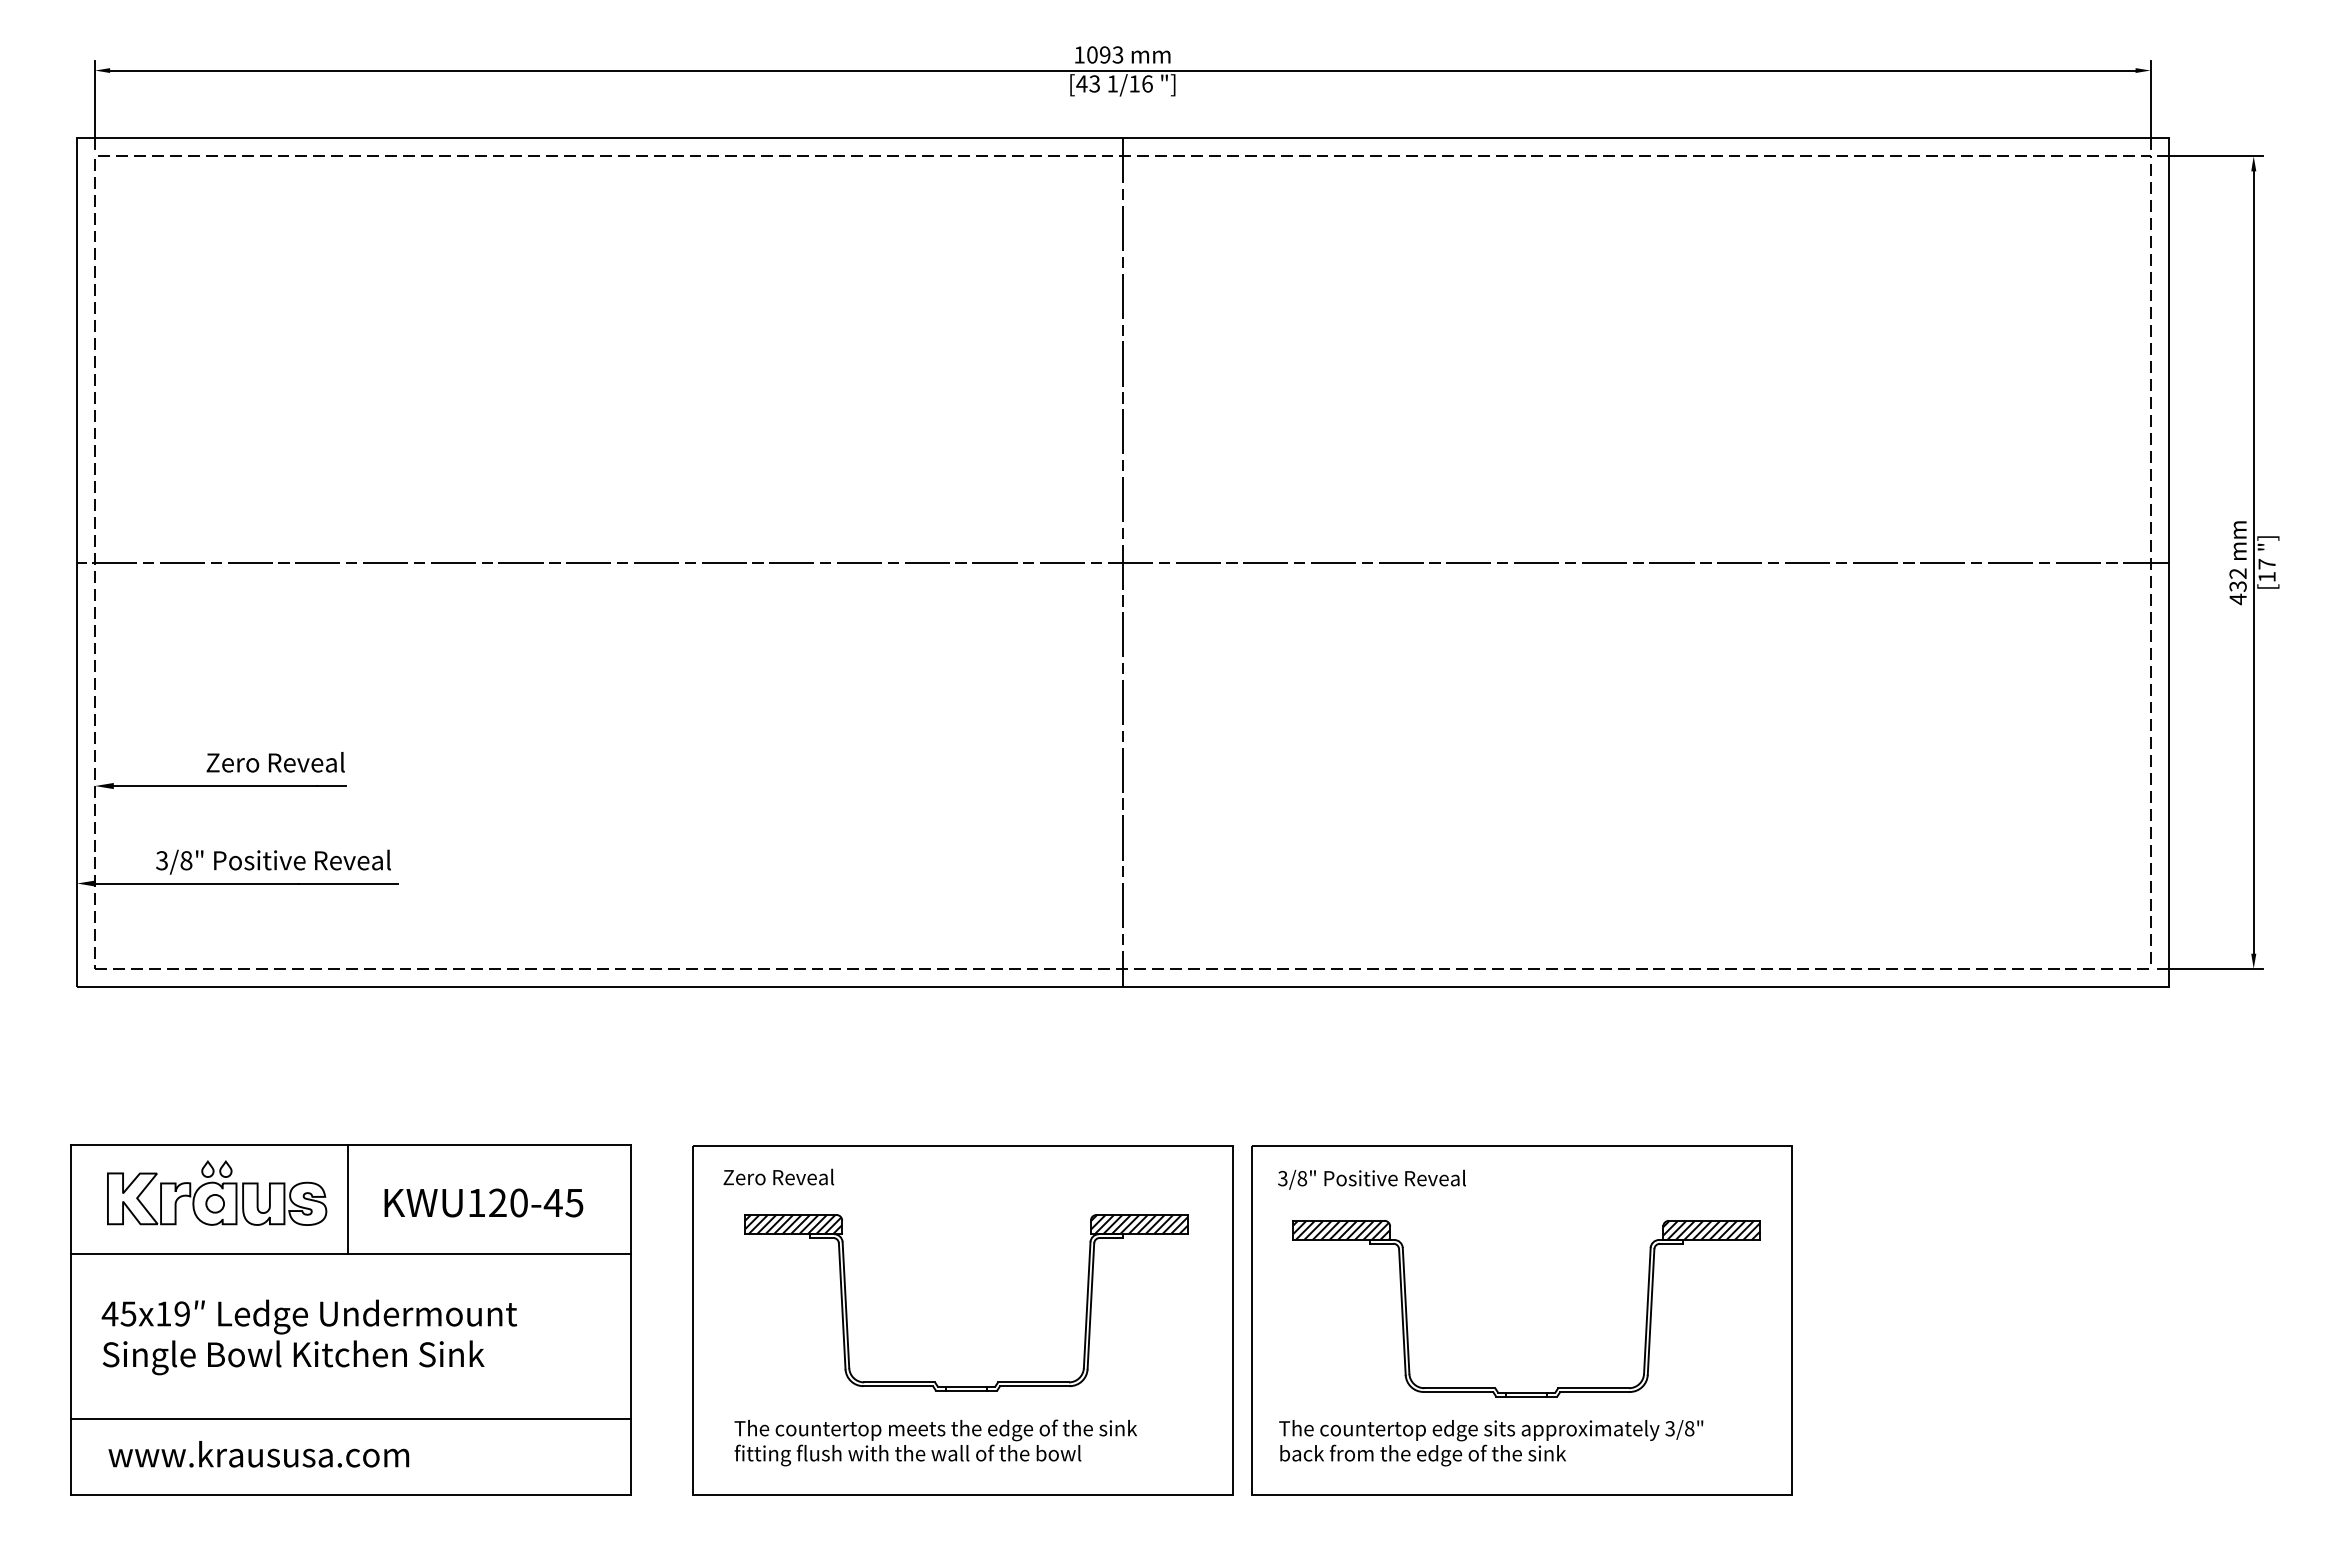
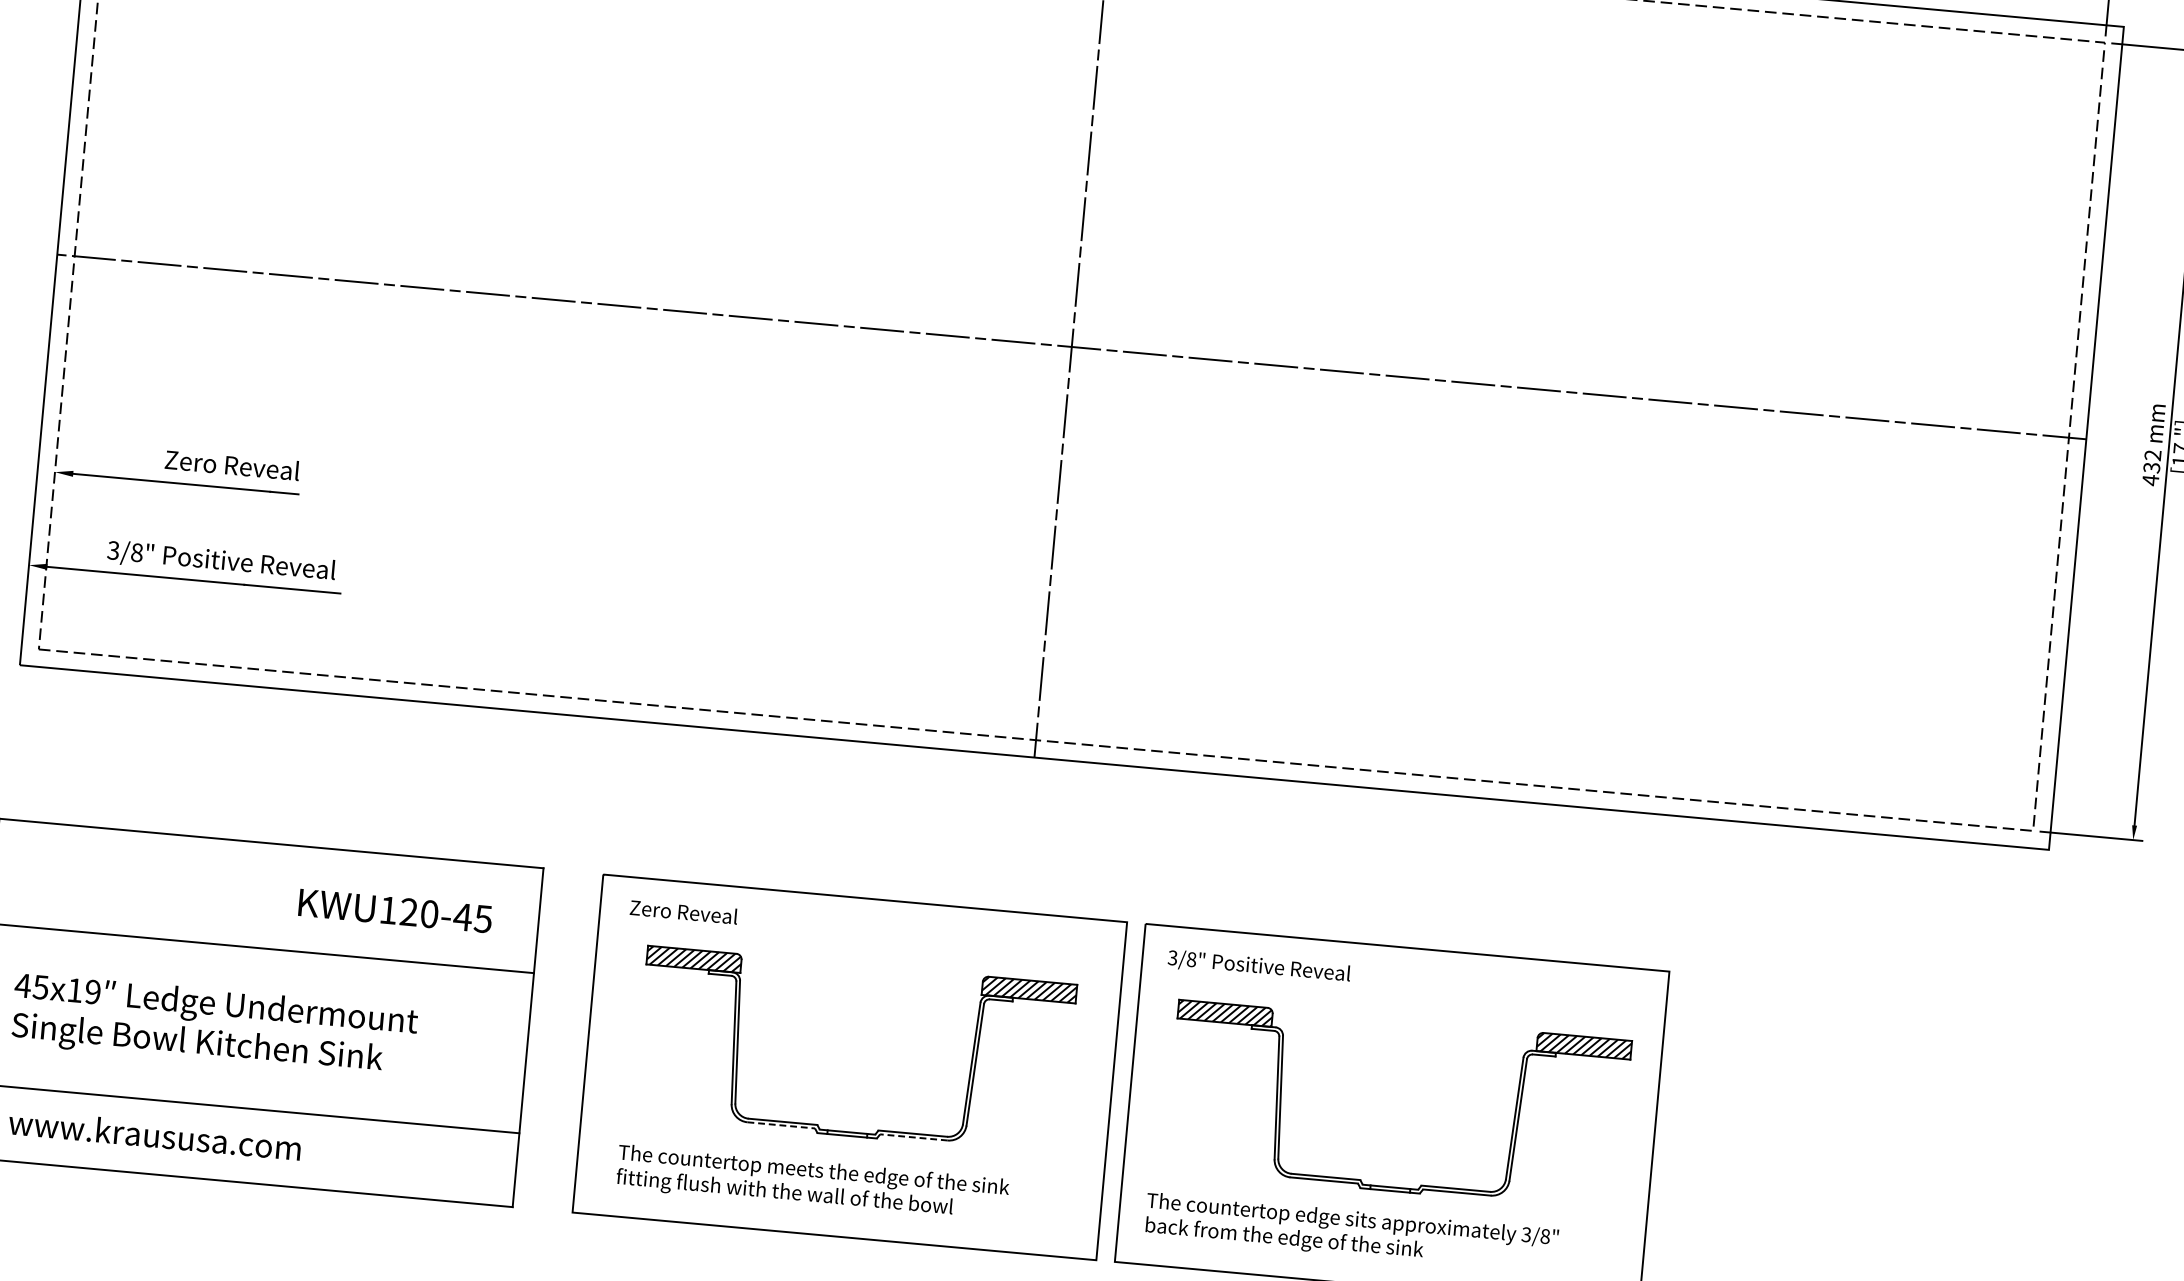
part: (217, 1192) -> (137, 877), removed
line: (347, 1199) -> (263, 895), removed
line: (898, 1386) -> (781, 1125), solid -> dashed
line: (1034, 1386) -> (913, 1137), solid -> dashed

